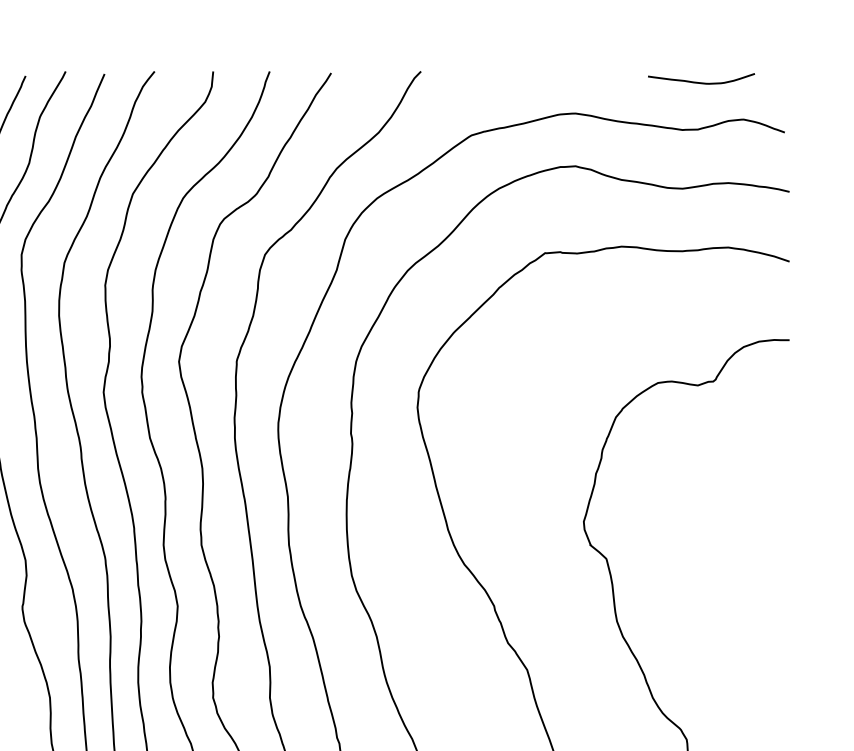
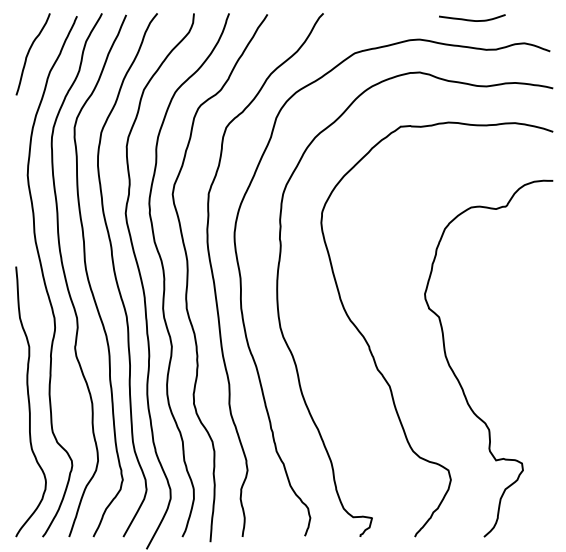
curve: (701, 81) -> (472, 19), moved

